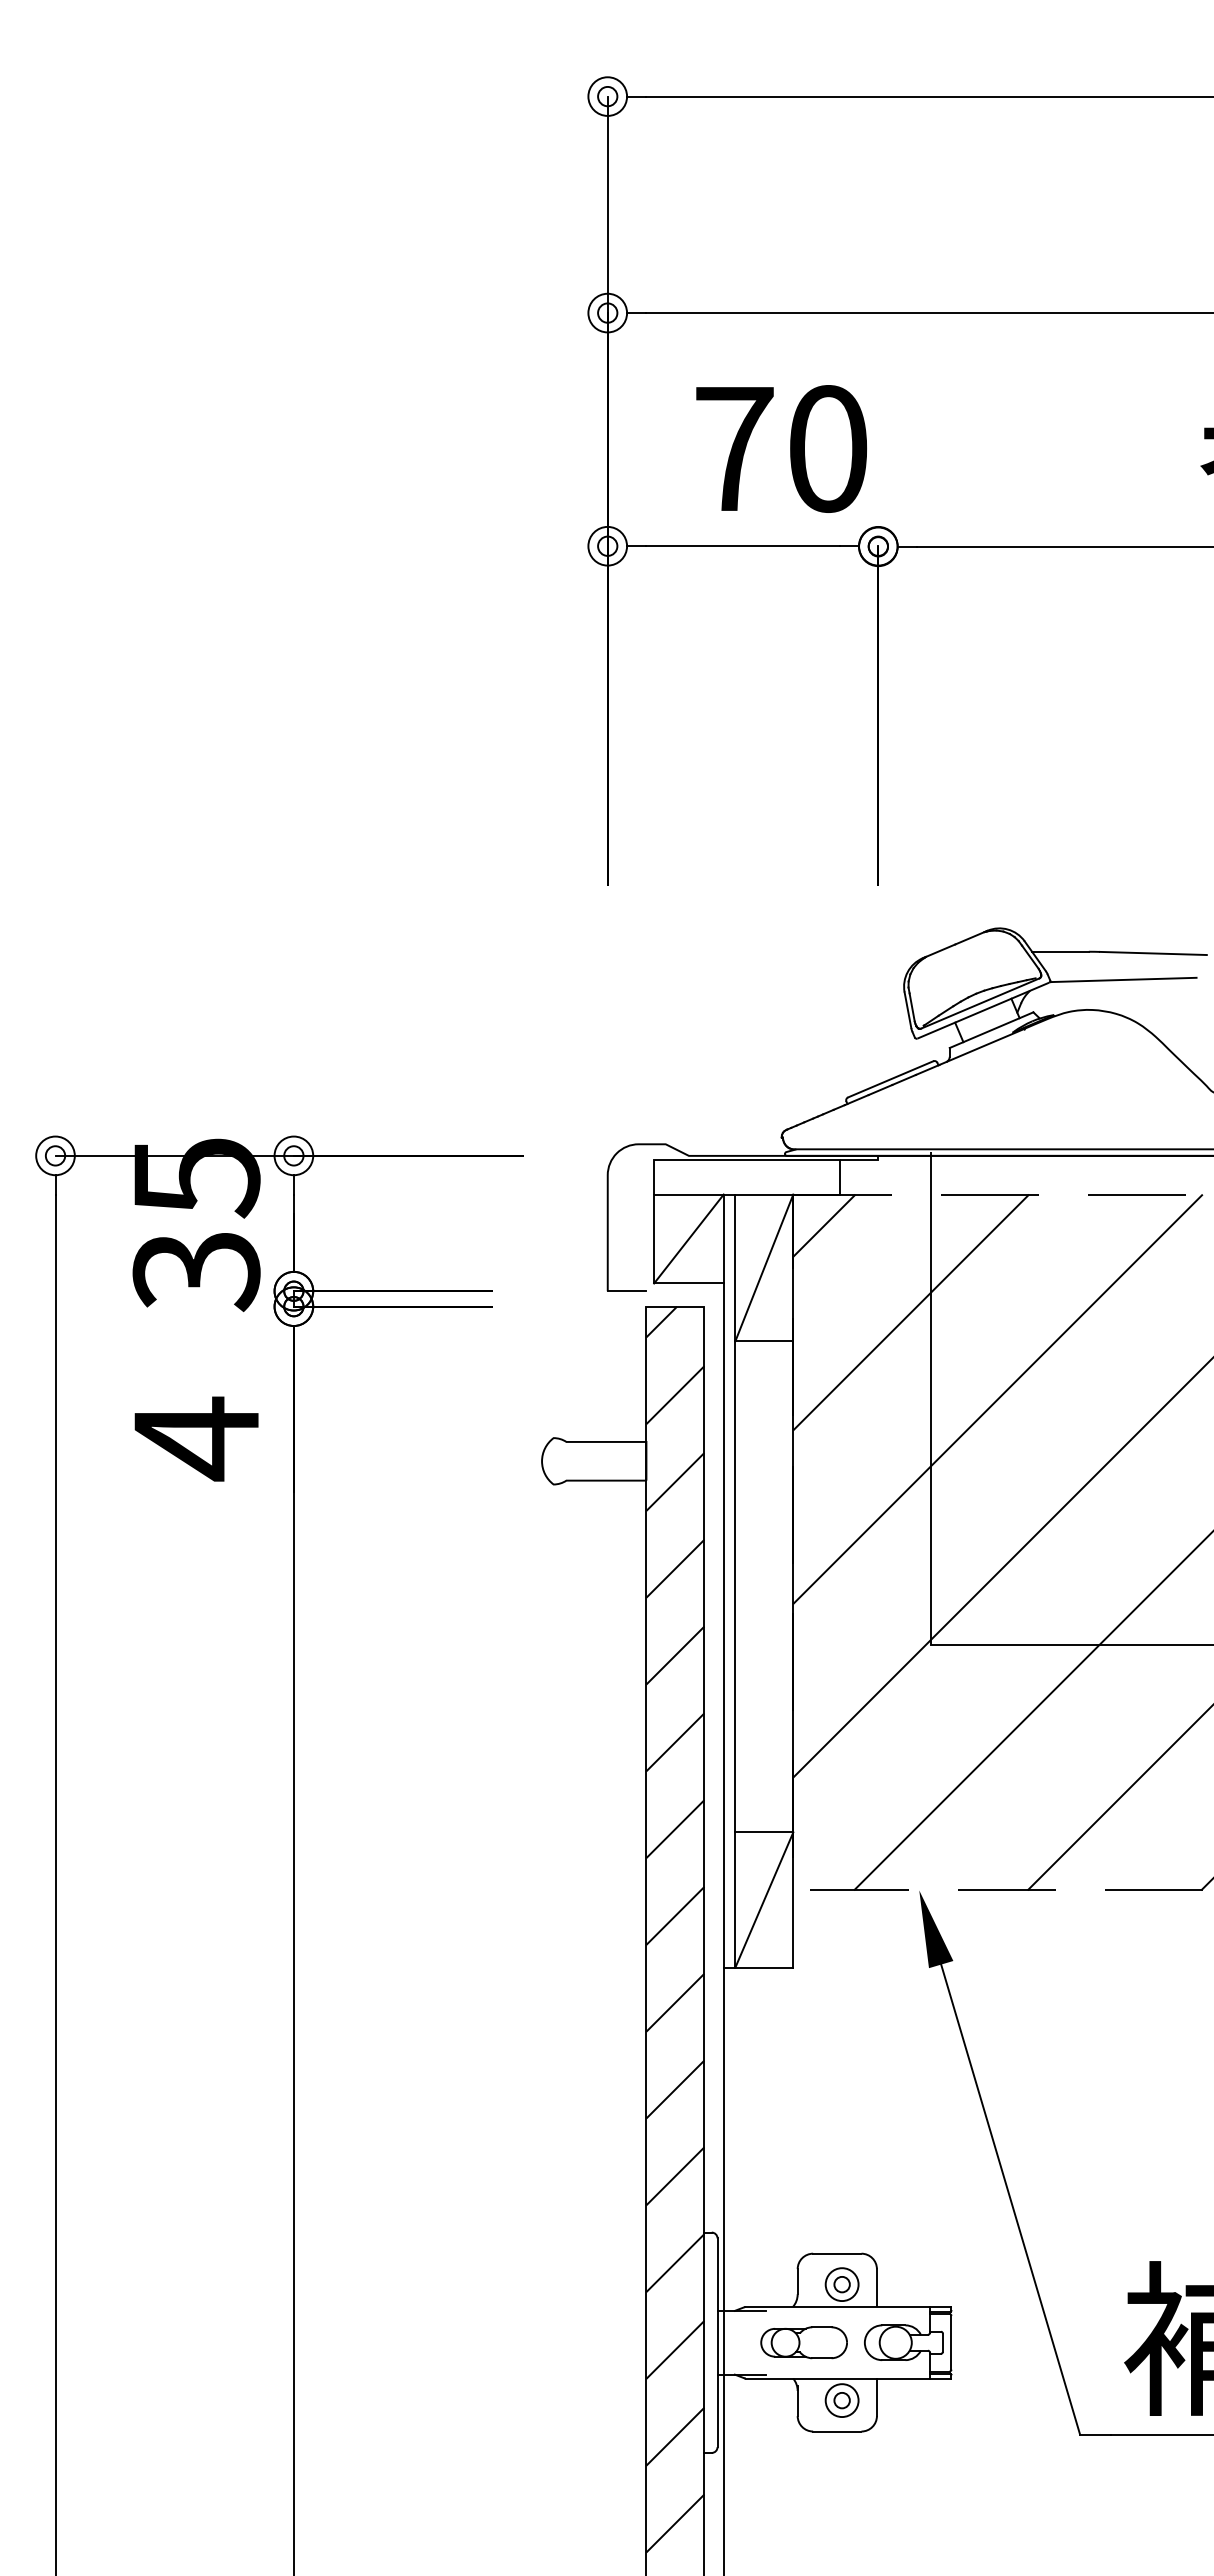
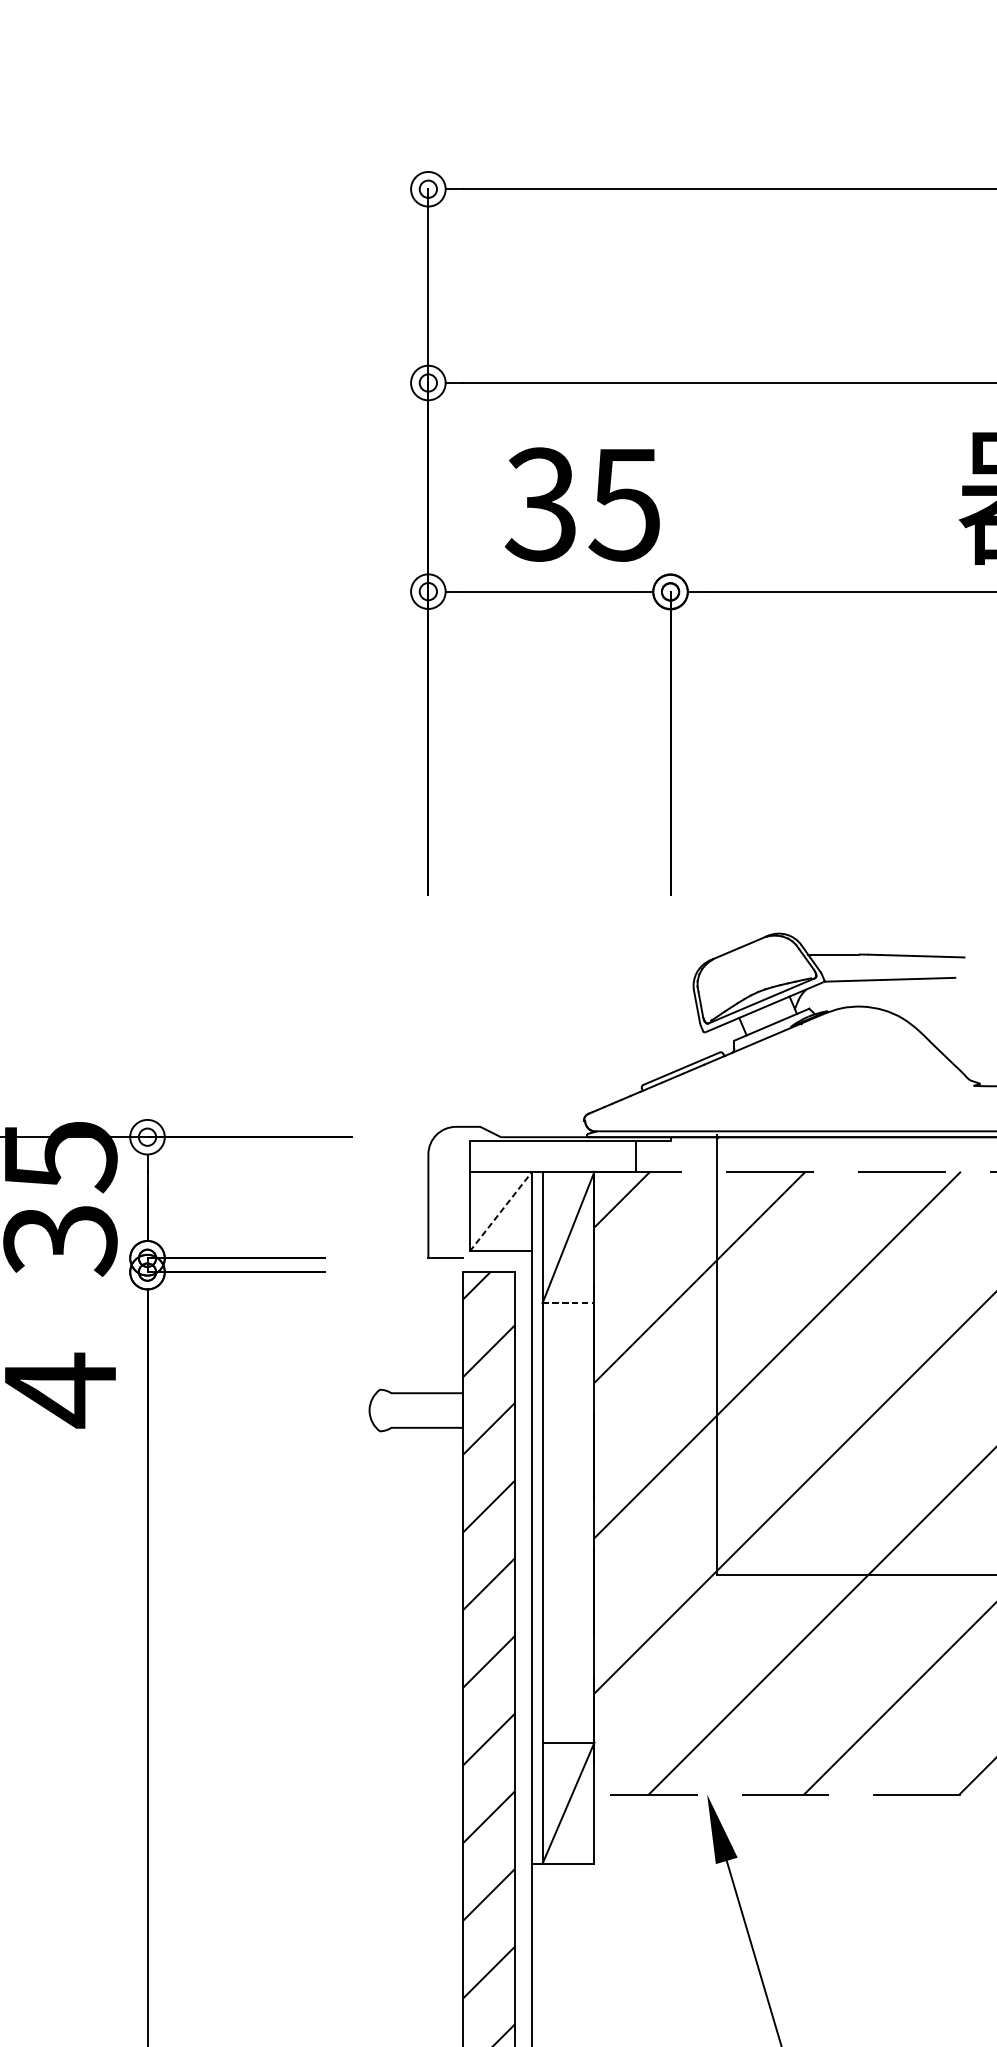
text: (780, 448) -> (582, 504), 70 -> 35
line: (689, 1238) -> (501, 1211), solid -> dashed
line: (764, 1341) -> (568, 1303), solid -> dashed

